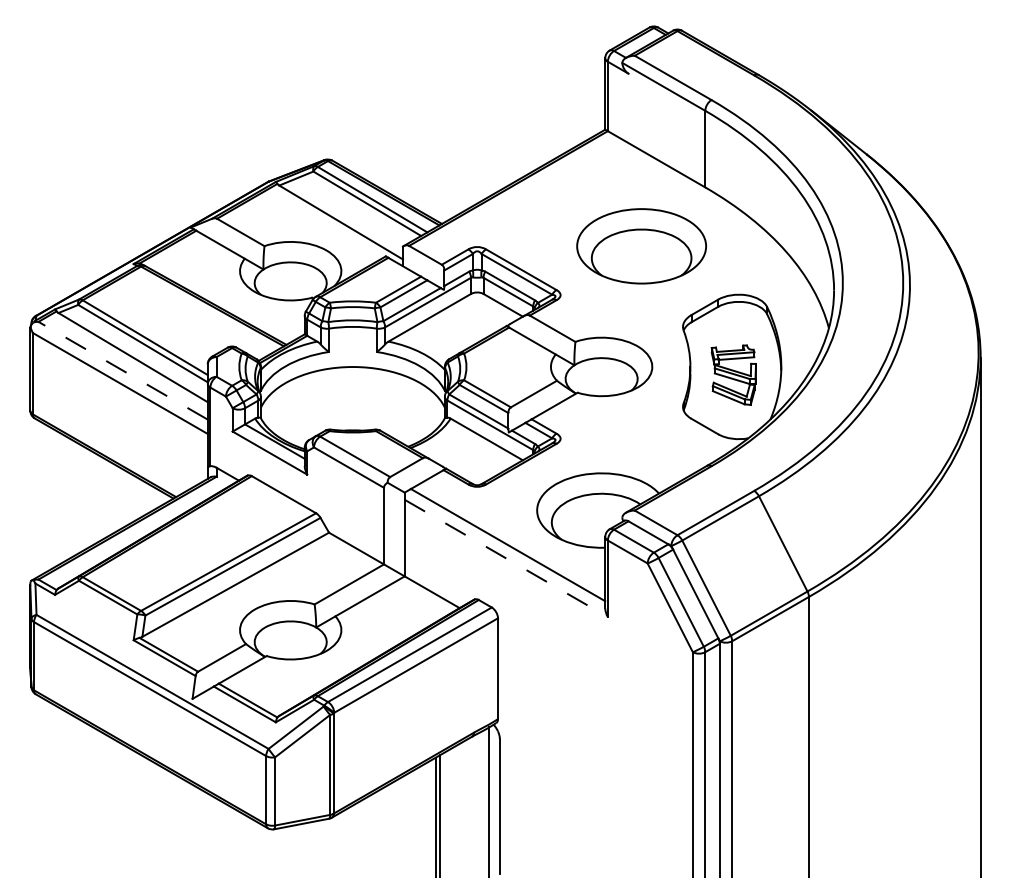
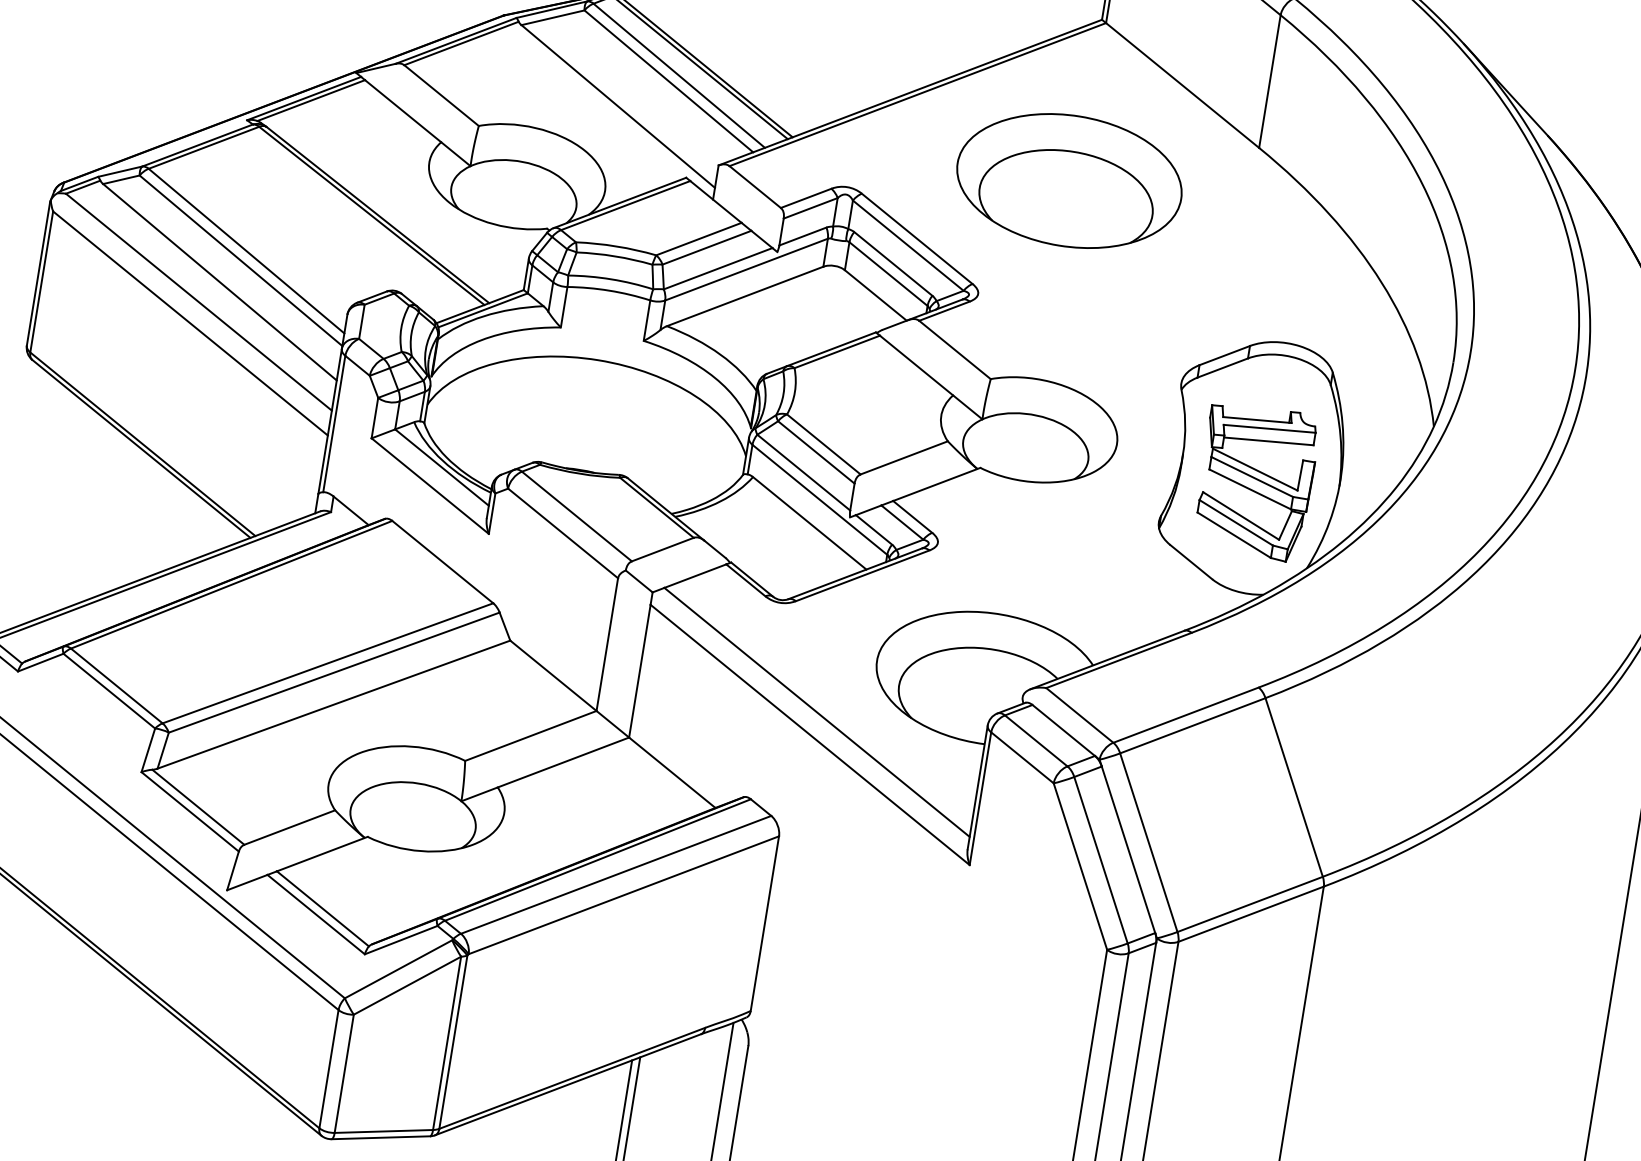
part: (641, 246) -> (1069, 181), moved
line: (123, 370) -> (199, 301), dashed -> solid
part: (733, 374) -> (1255, 479), size x1.43
line: (506, 558) -> (810, 735), dashed -> solid

